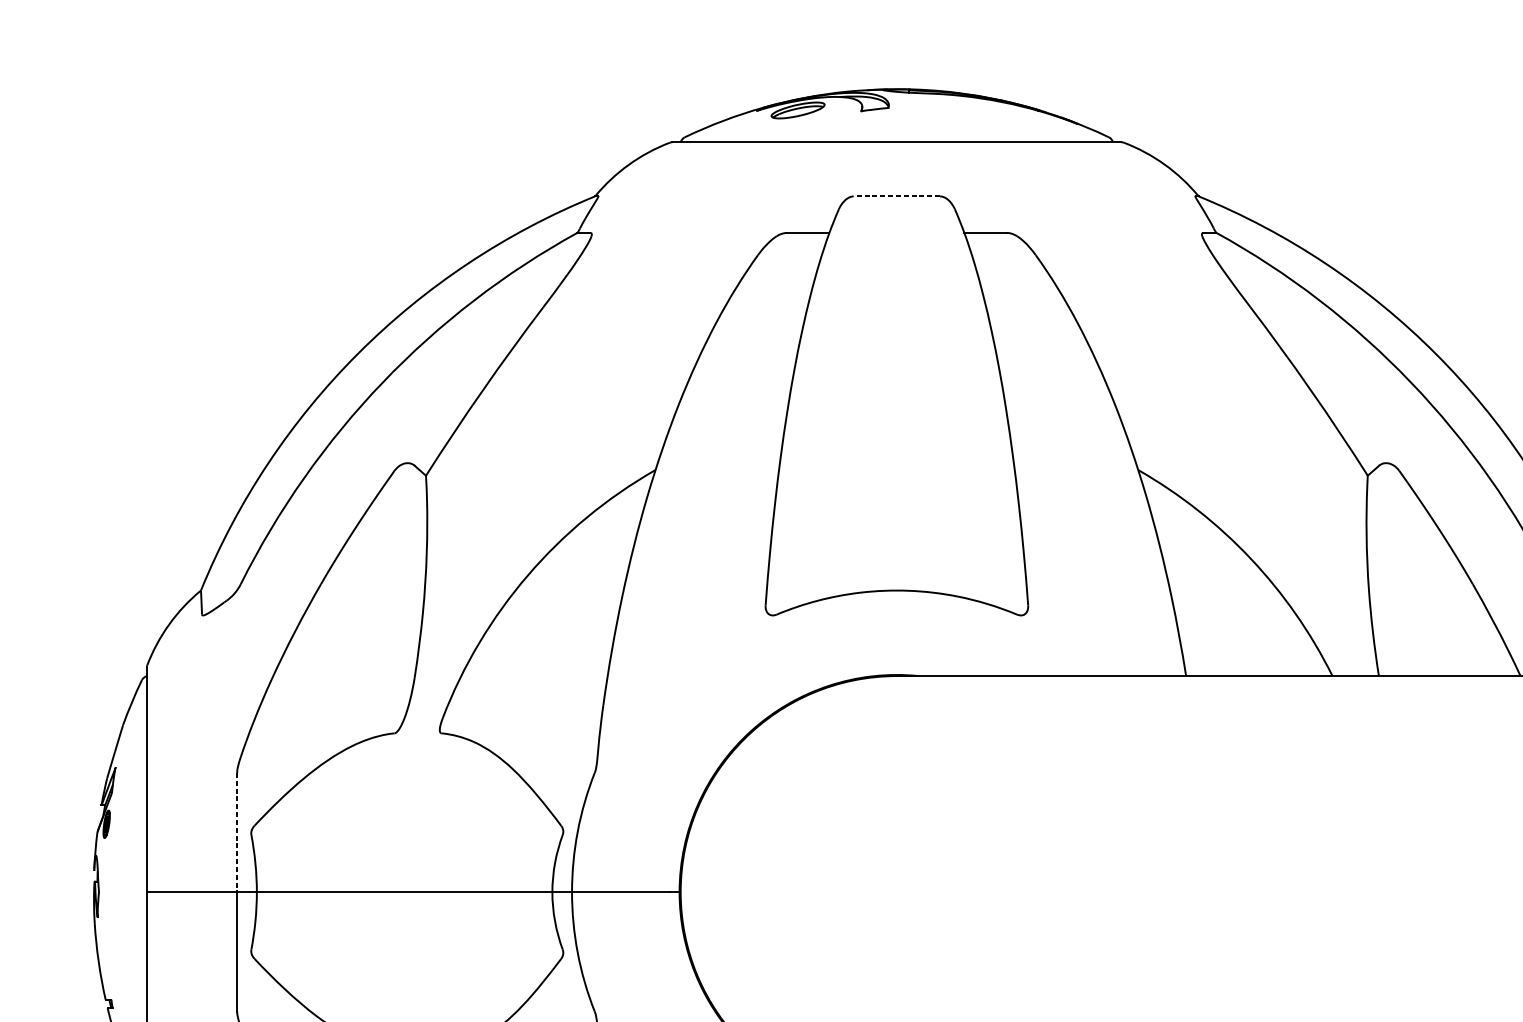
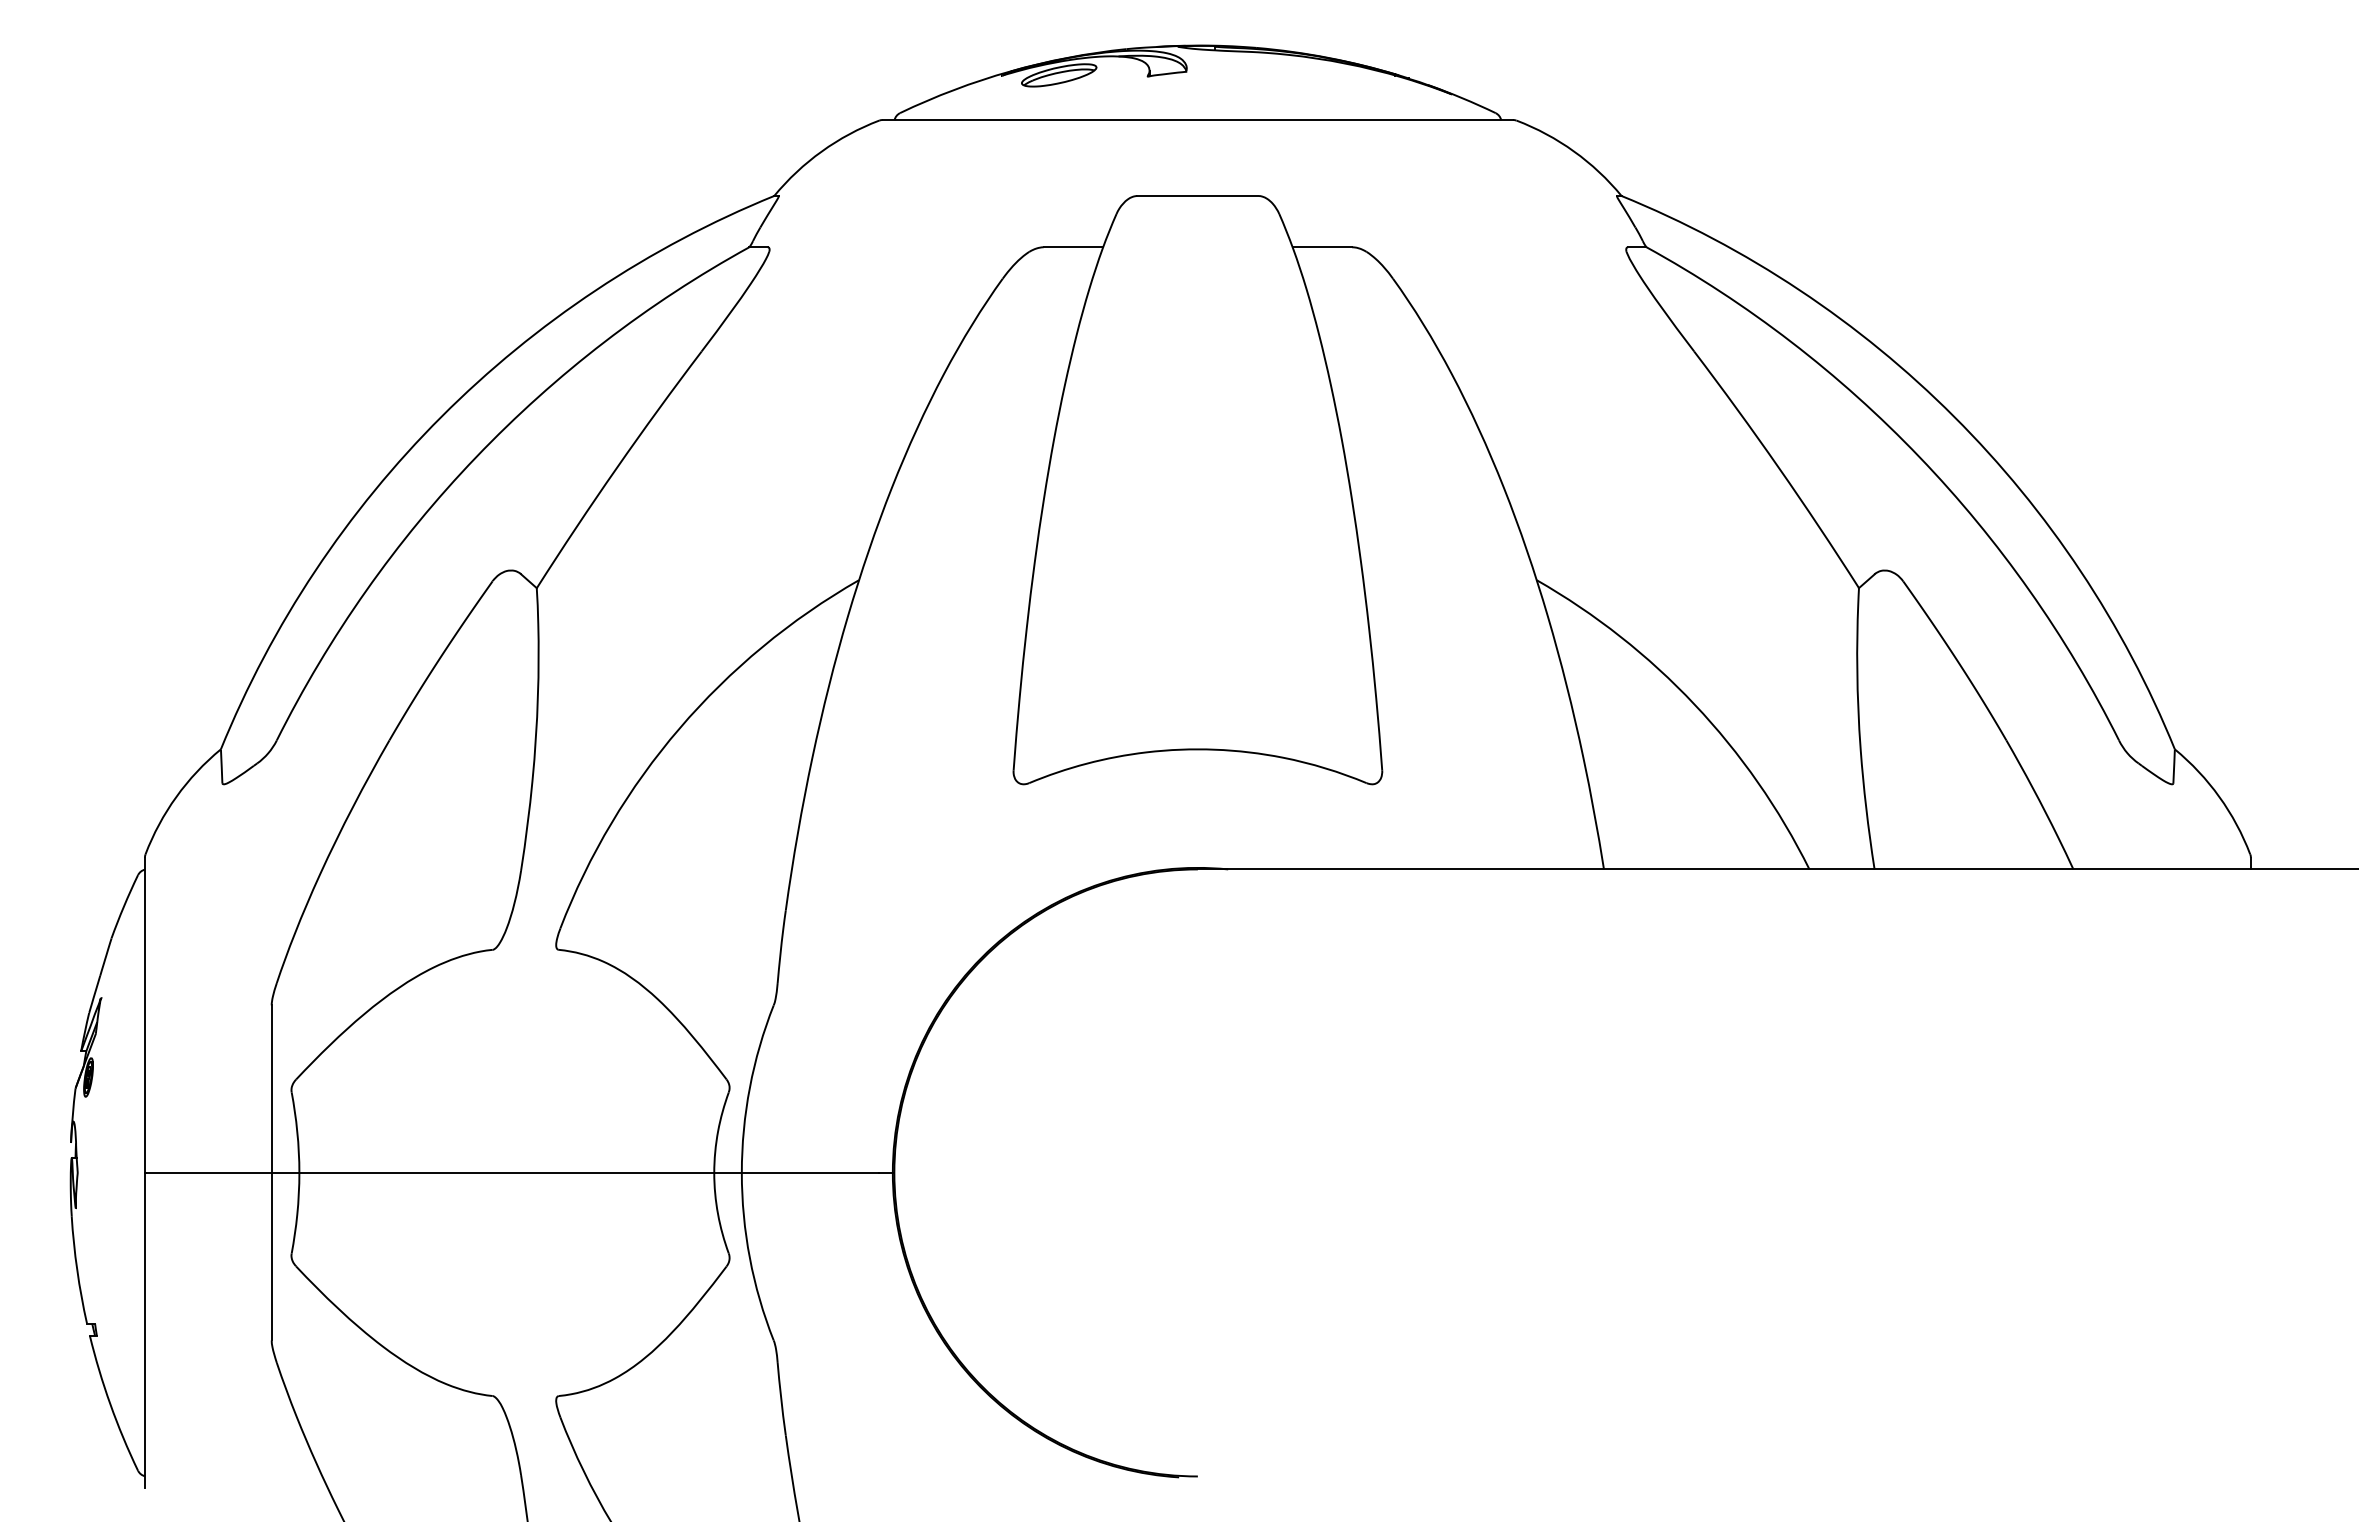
line: (896, 196) -> (1197, 196), dashed -> solid
line: (237, 832) -> (271, 1089), dashed -> solid

